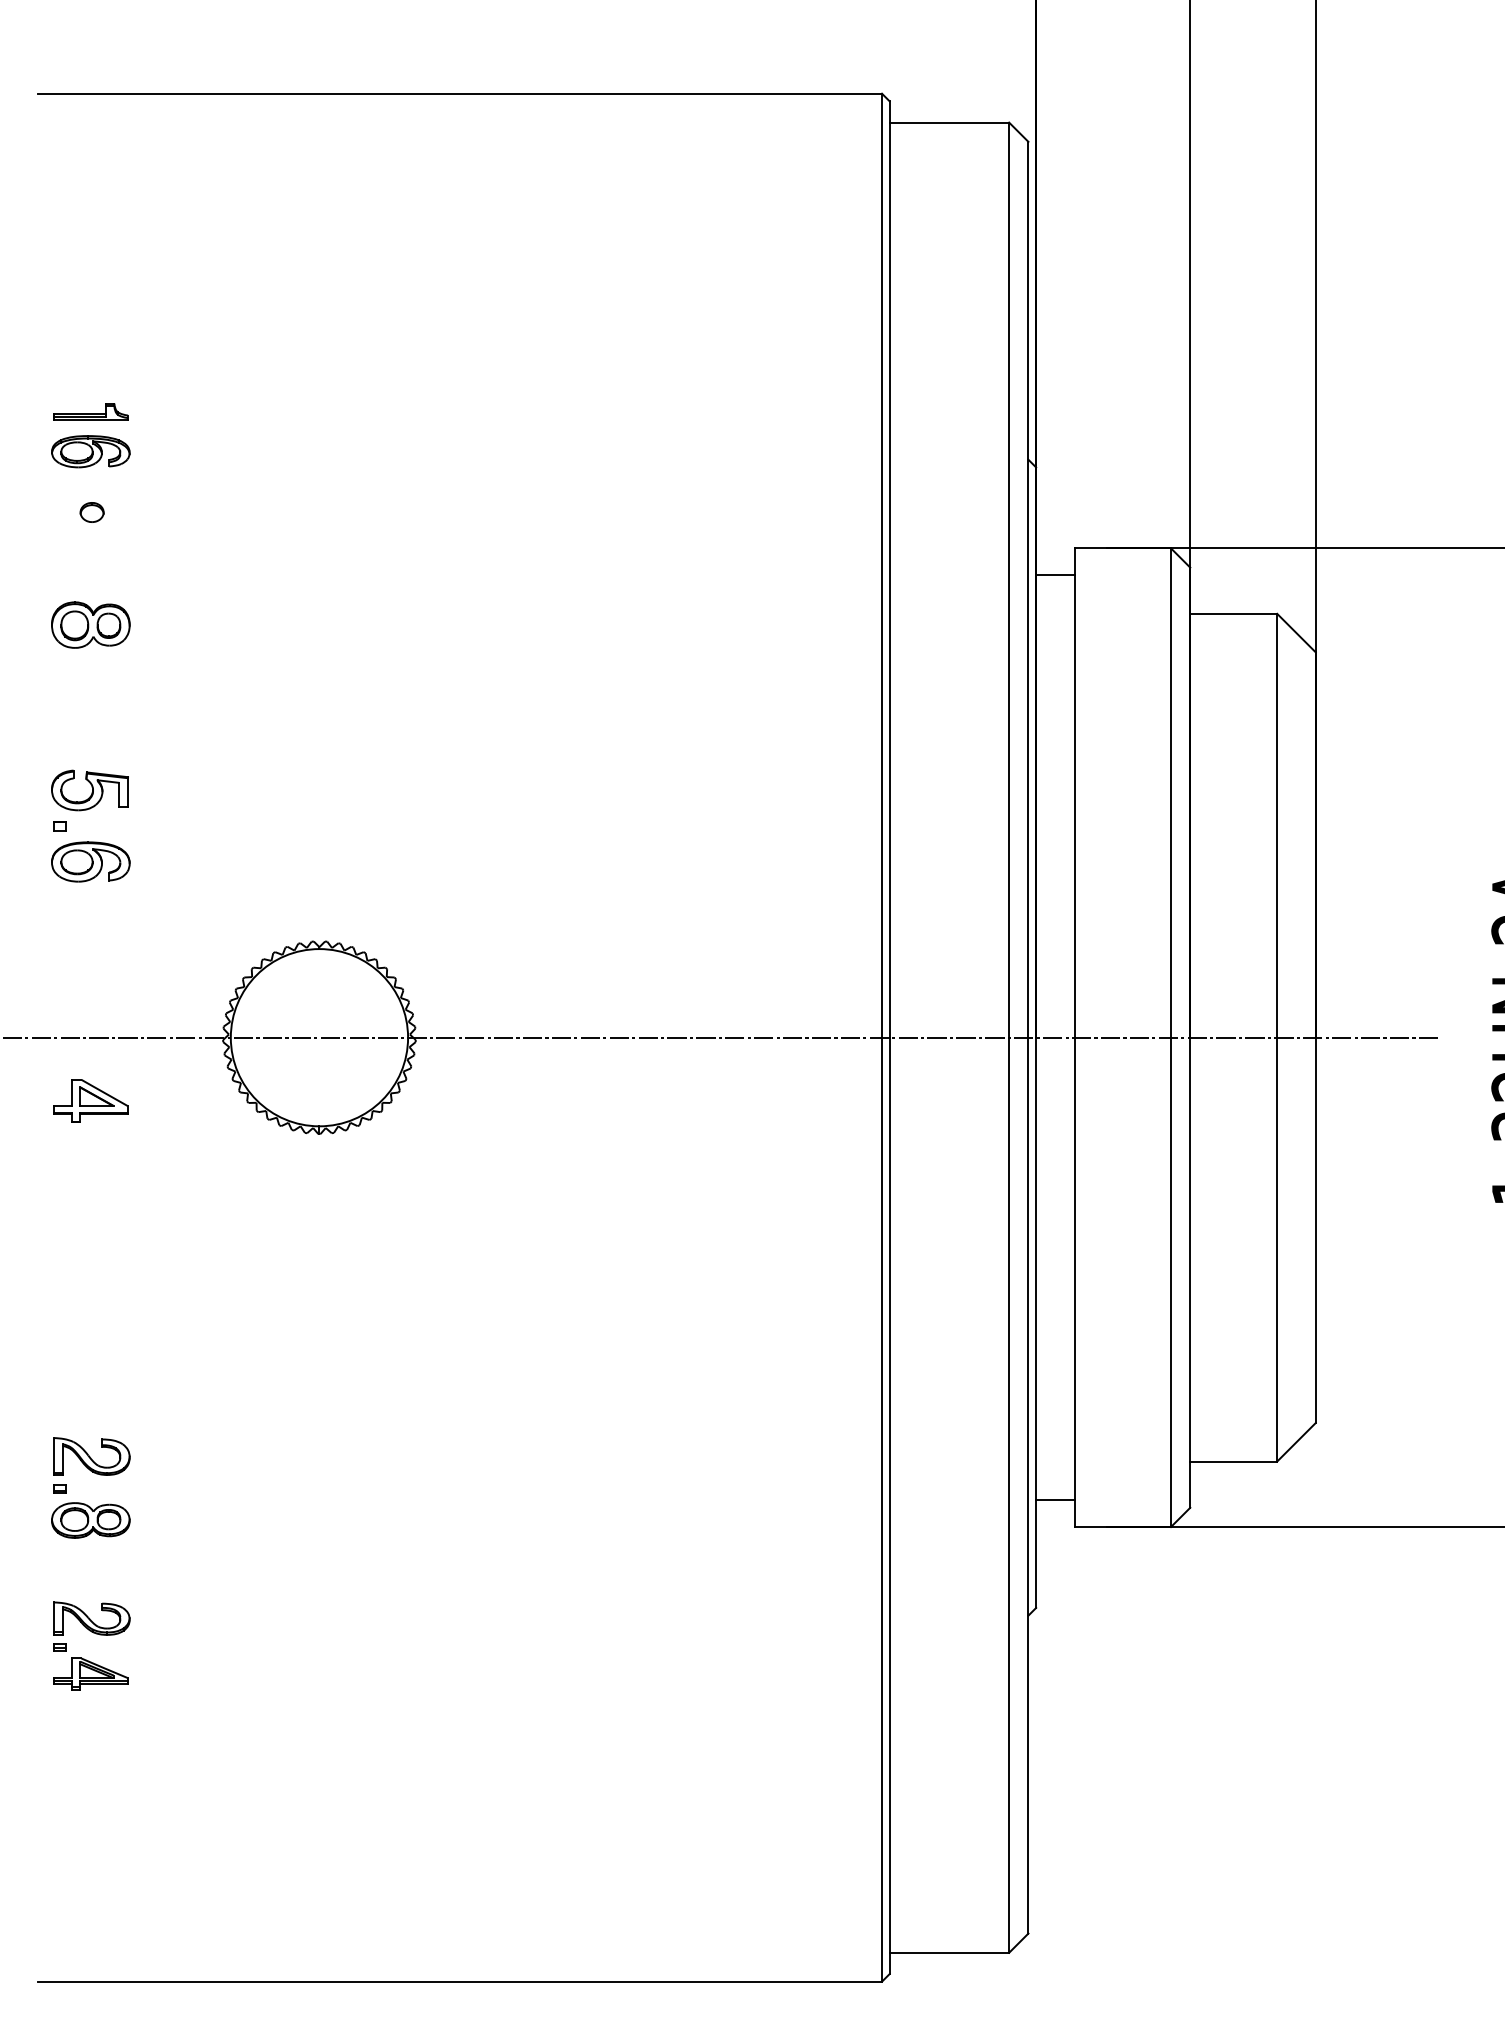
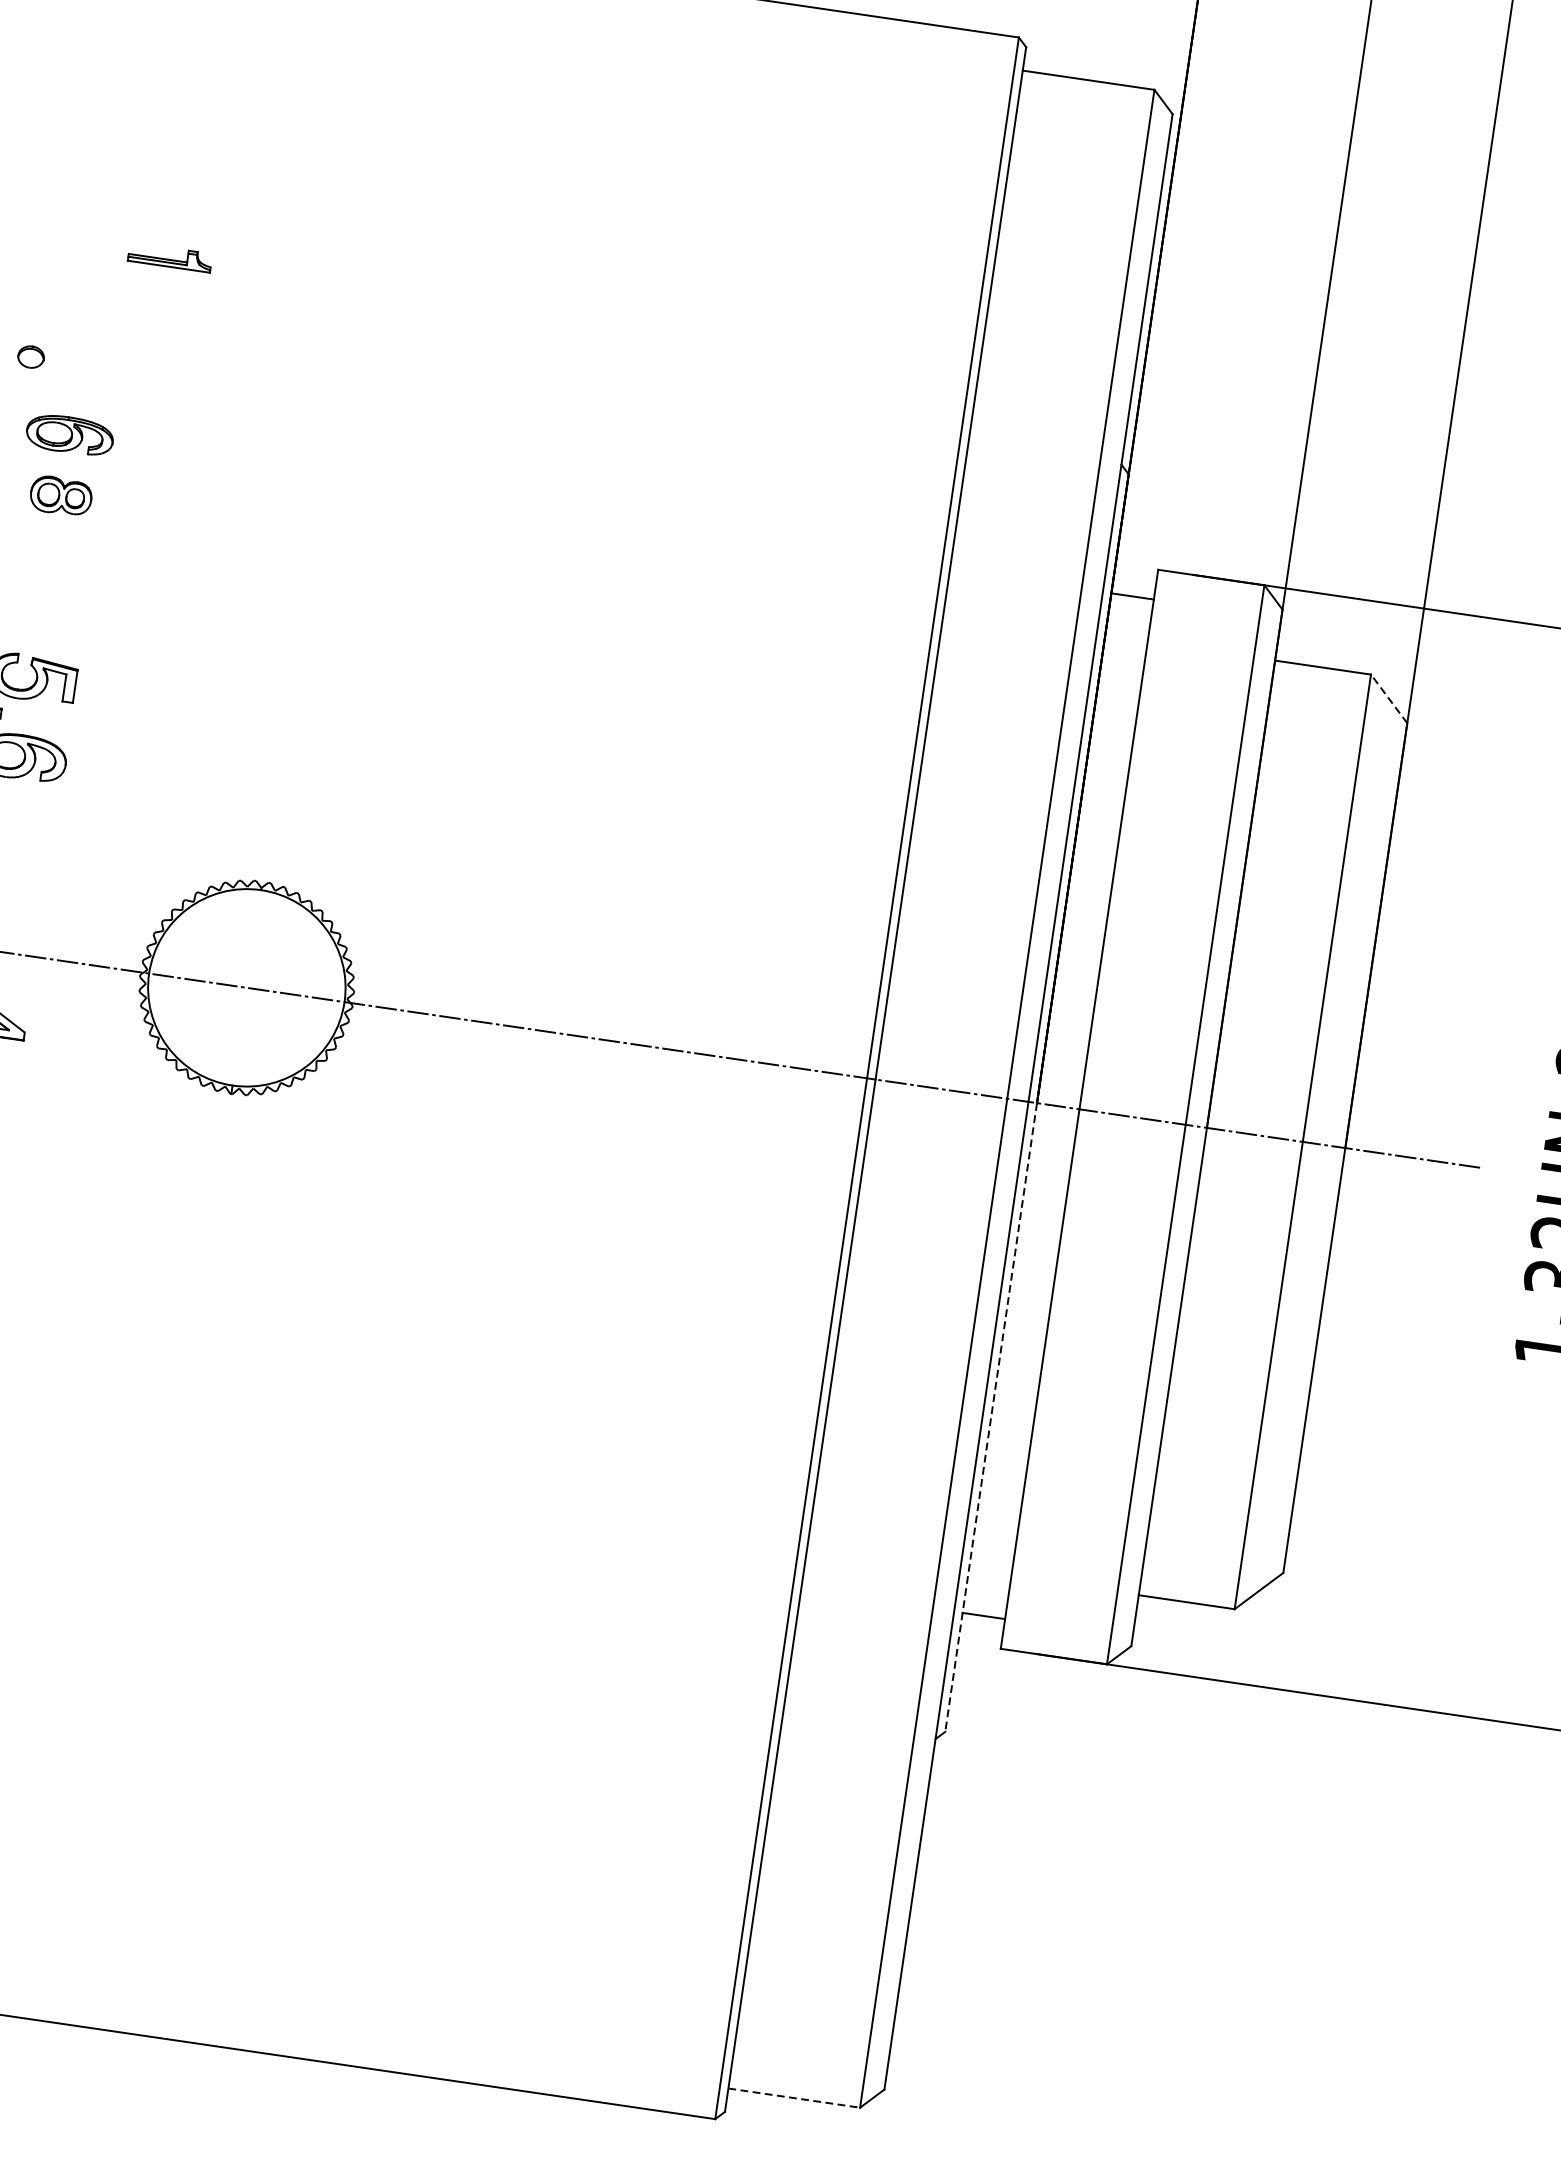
part: (90, 411) -> (169, 256), moved
part: (90, 451) -> (69, 434), moved
part: (91, 512) -> (30, 357), moved
part: (90, 624) -> (60, 495), size x0.7
line: (1296, 632) -> (1389, 698), solid -> dashed
line: (1036, 1323) -> (991, 1418), solid -> dashed
line: (949, 1952) -> (794, 2097), solid -> dashed

